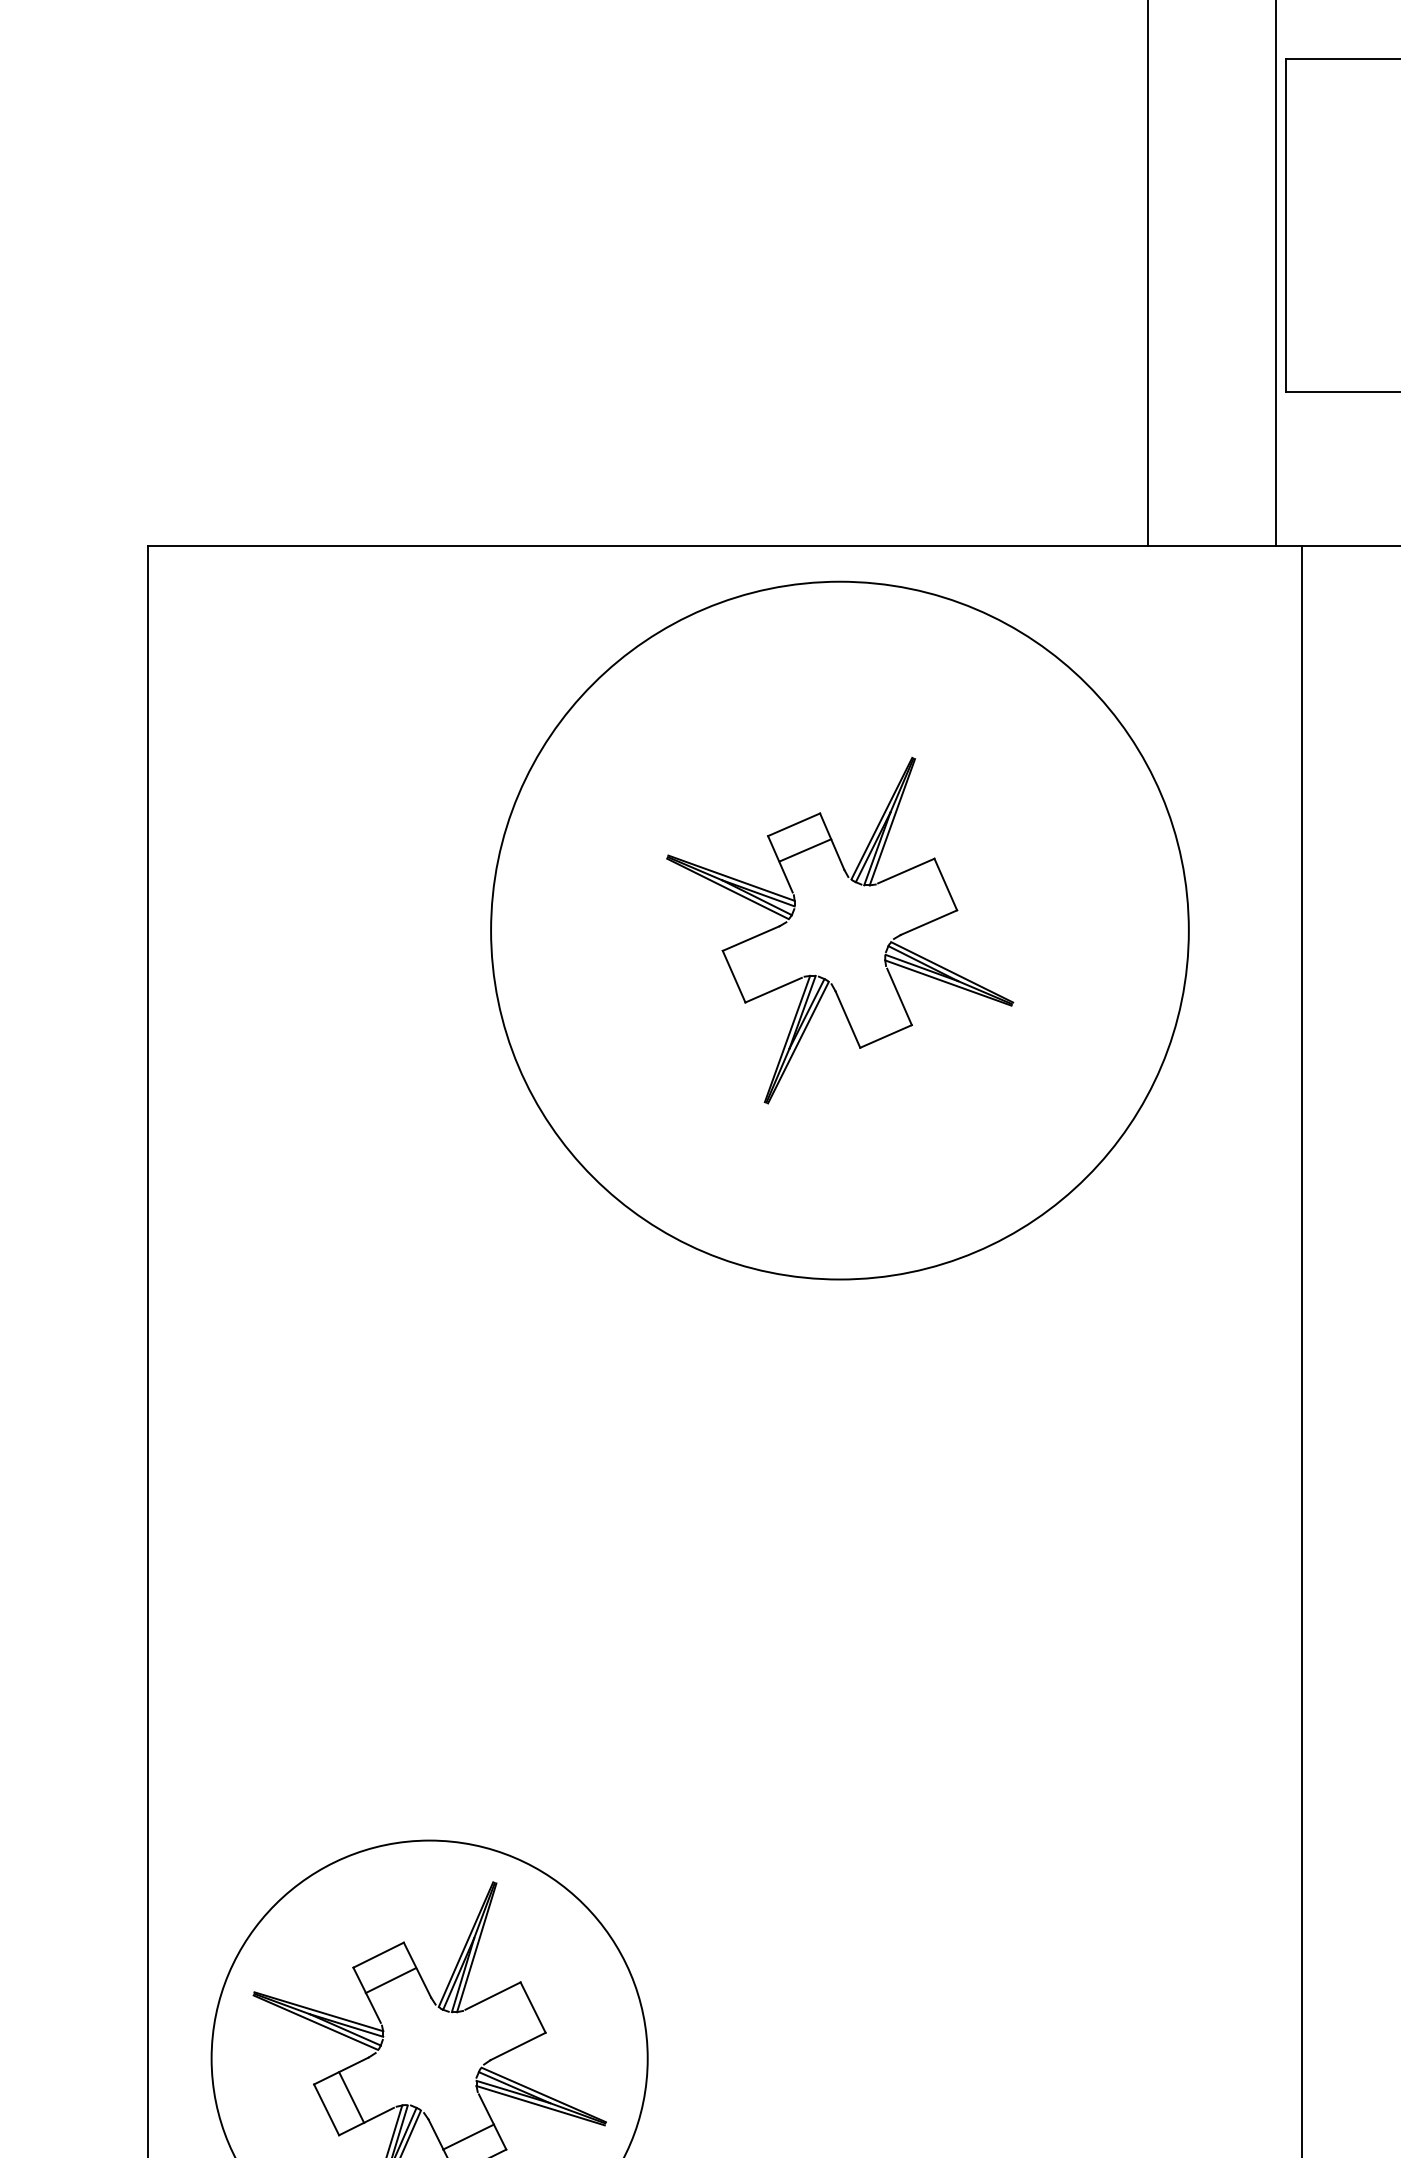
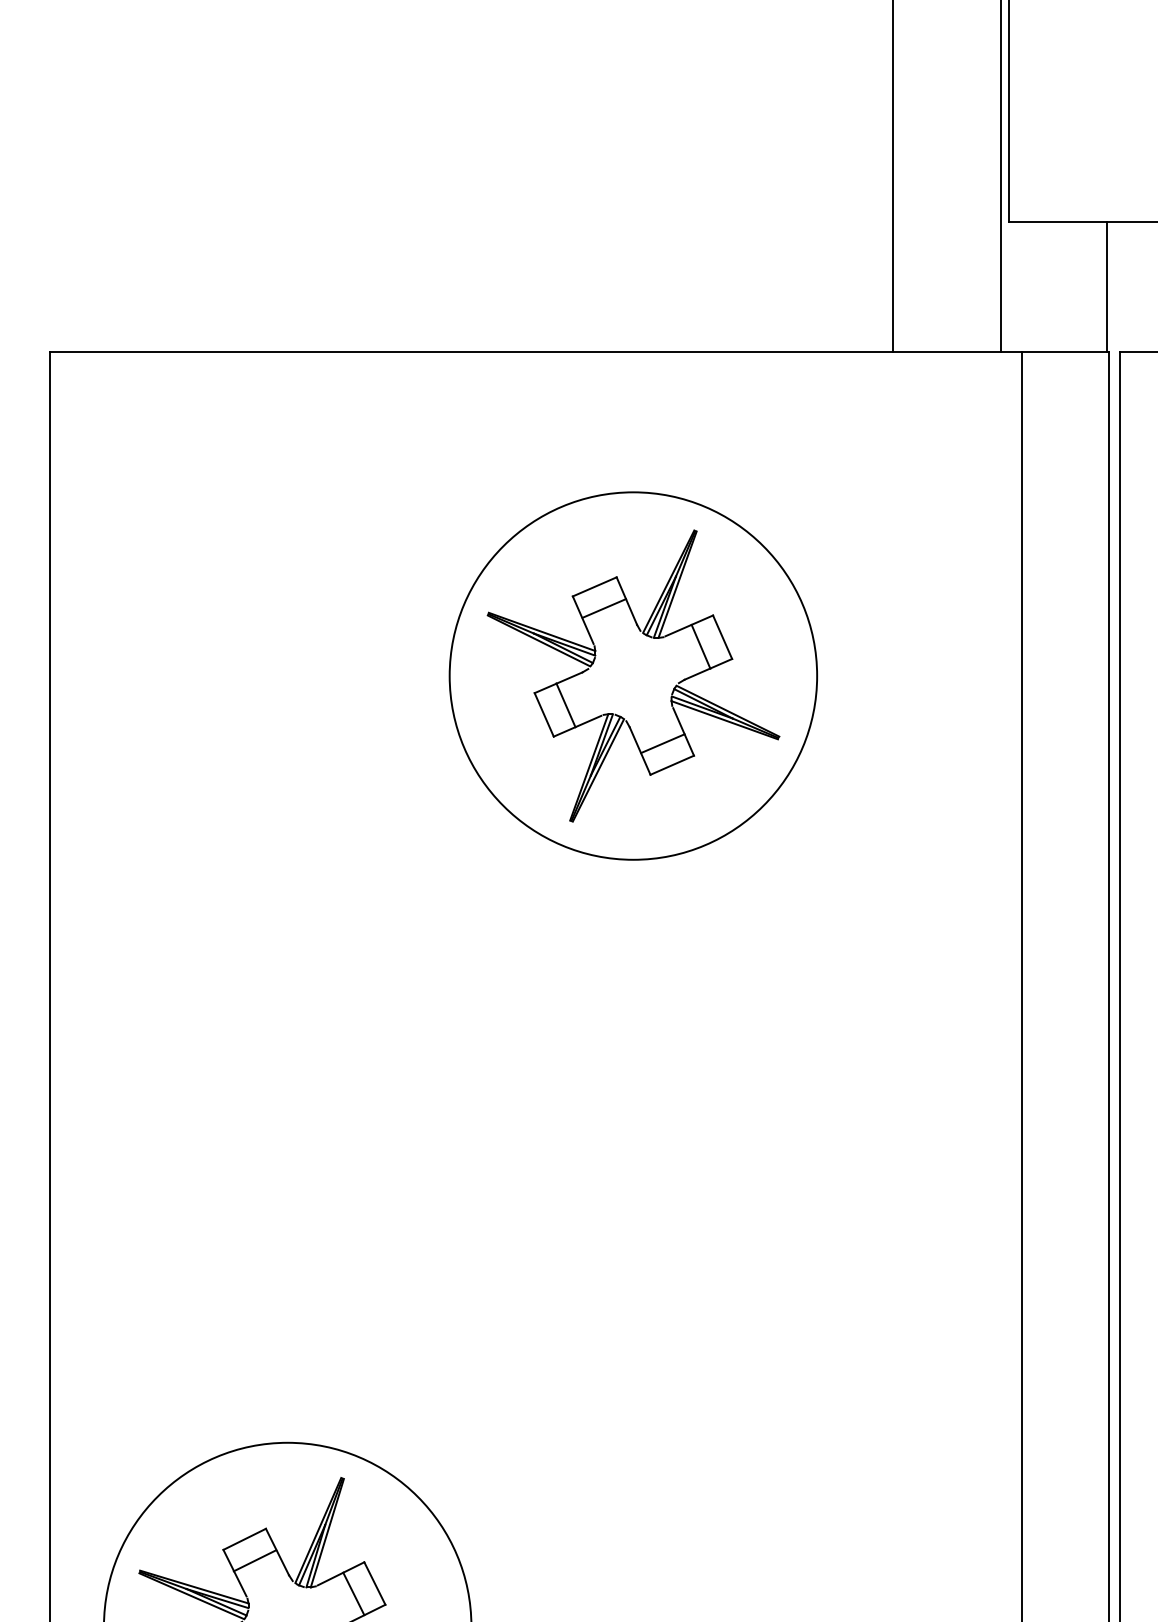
line: (920, 895) -> (701, 646), added
circle: (839, 930) -> (633, 675), size x0.62
line: (759, 965) -> (565, 705), added
line: (874, 1010) -> (662, 743), added
line: (507, 2019) -> (353, 1593), added

